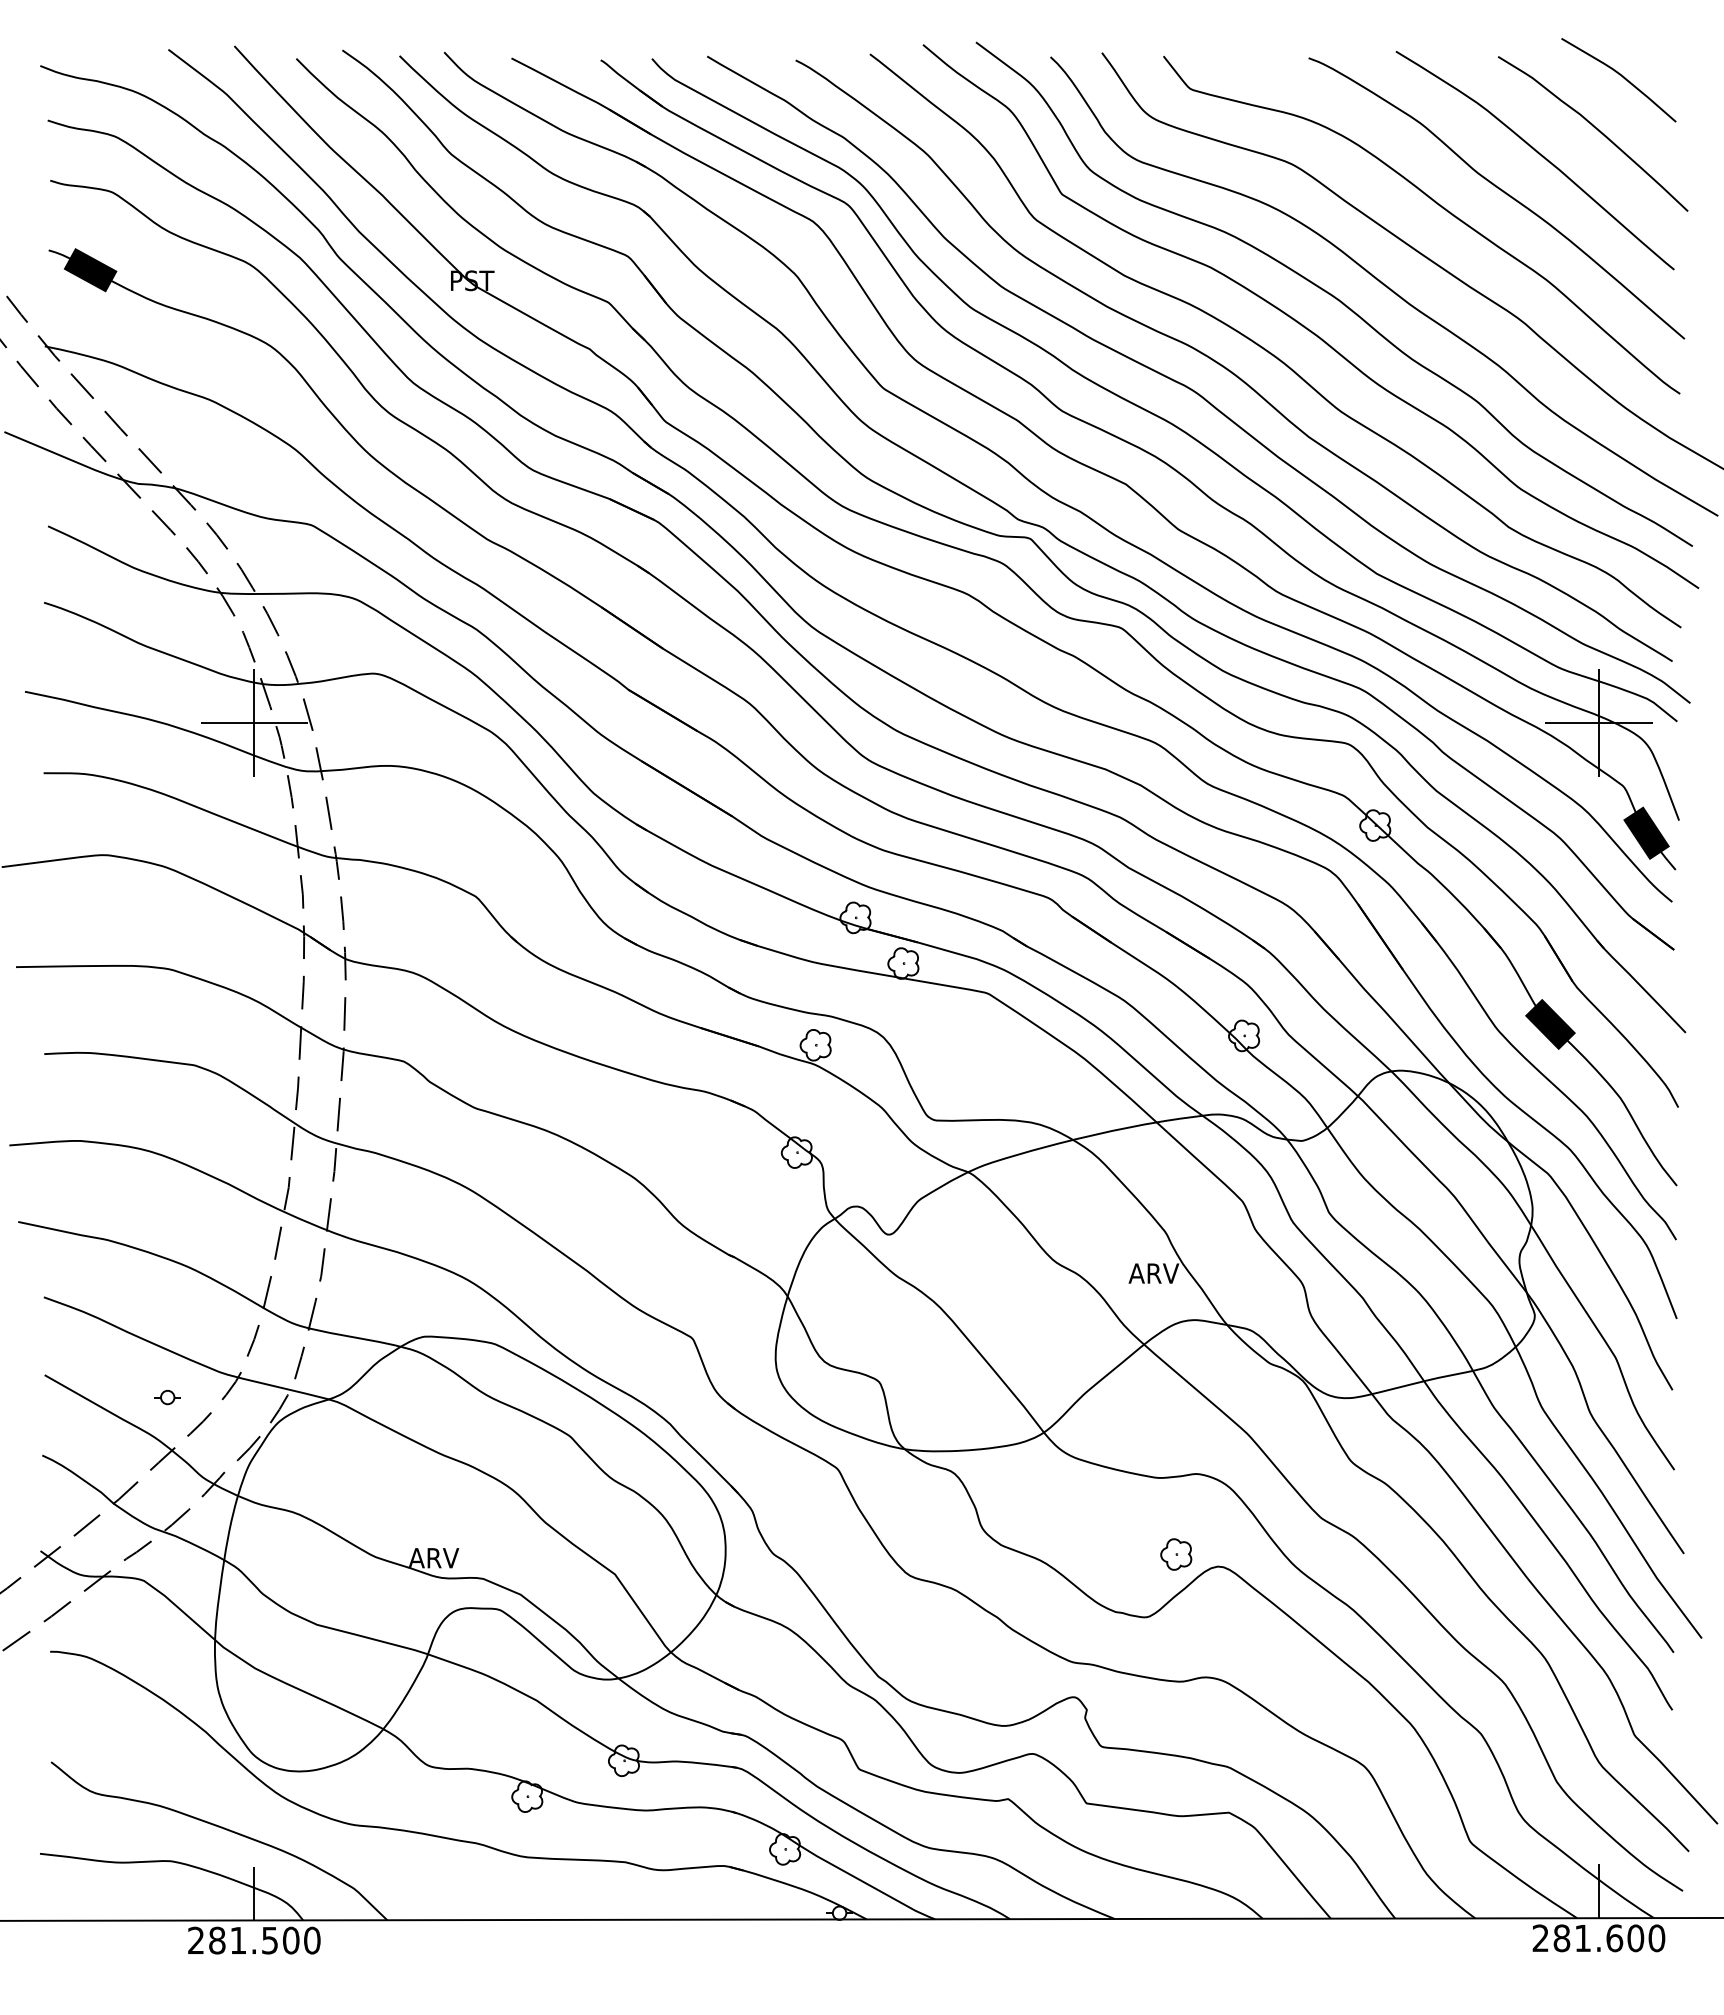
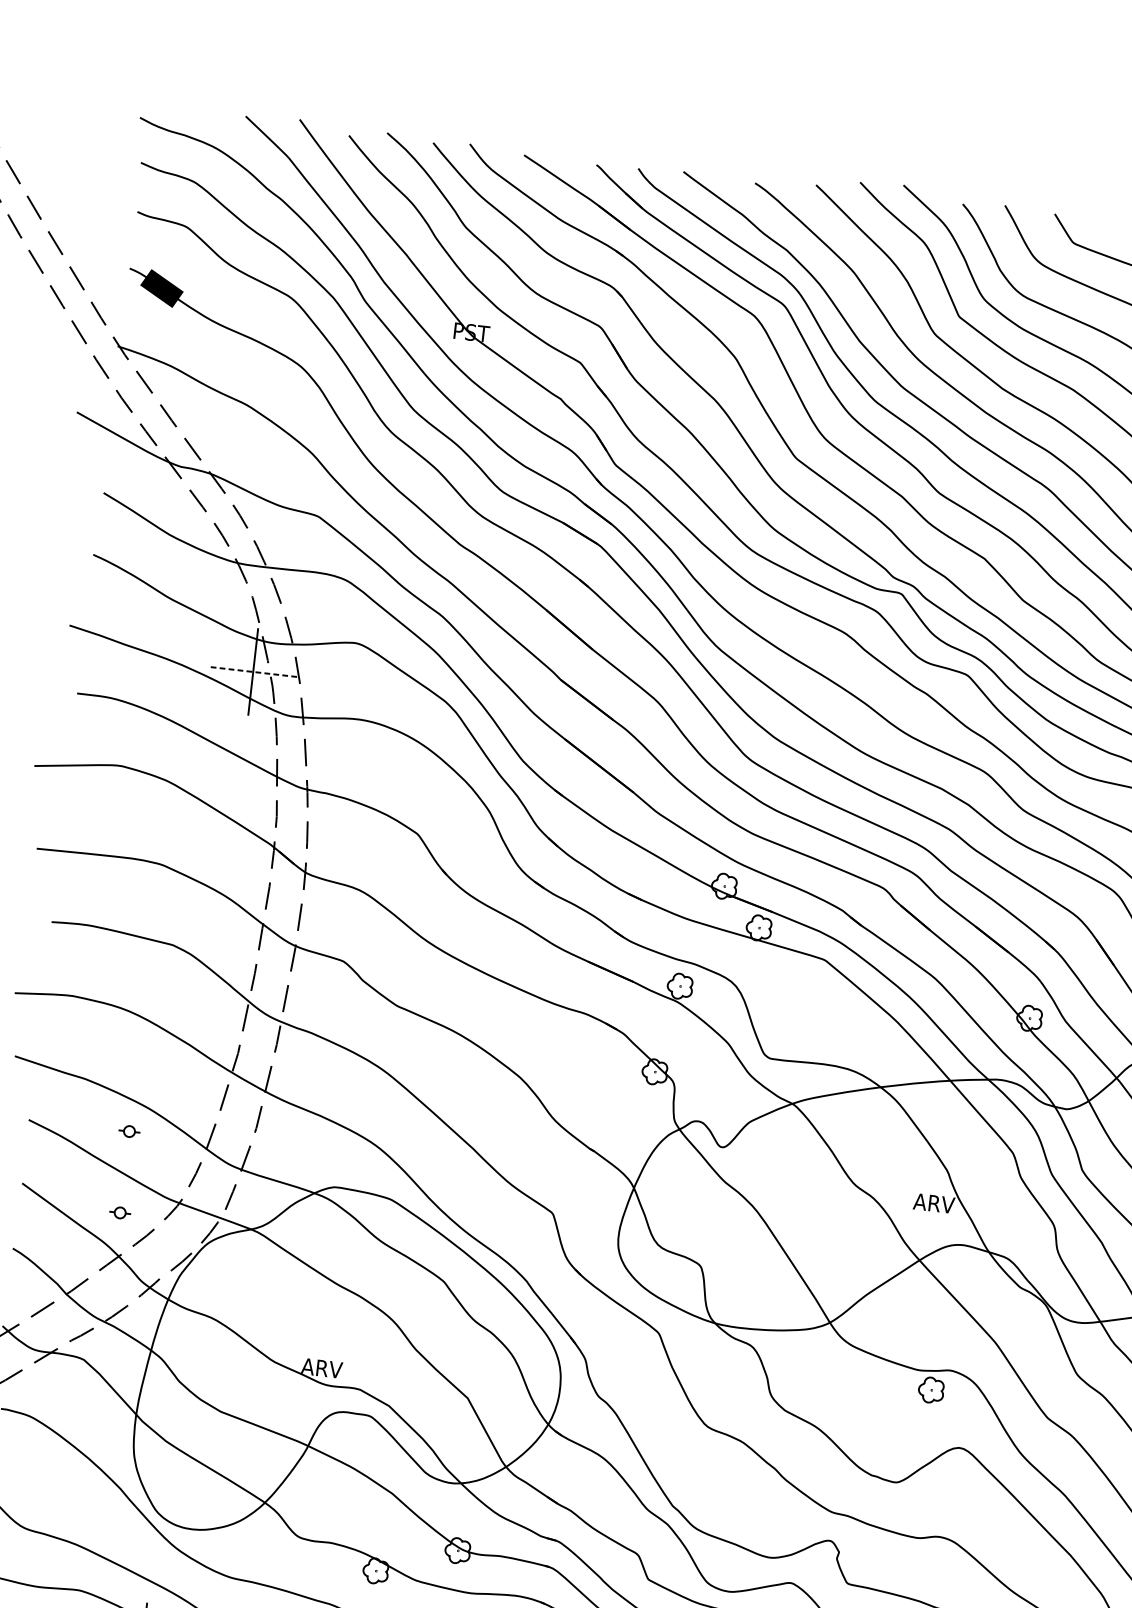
line: (254, 722) -> (253, 671), solid -> dashed
part: (167, 1297) -> (129, 1131), added
part: (1176, 1554) -> (931, 1390), moved

